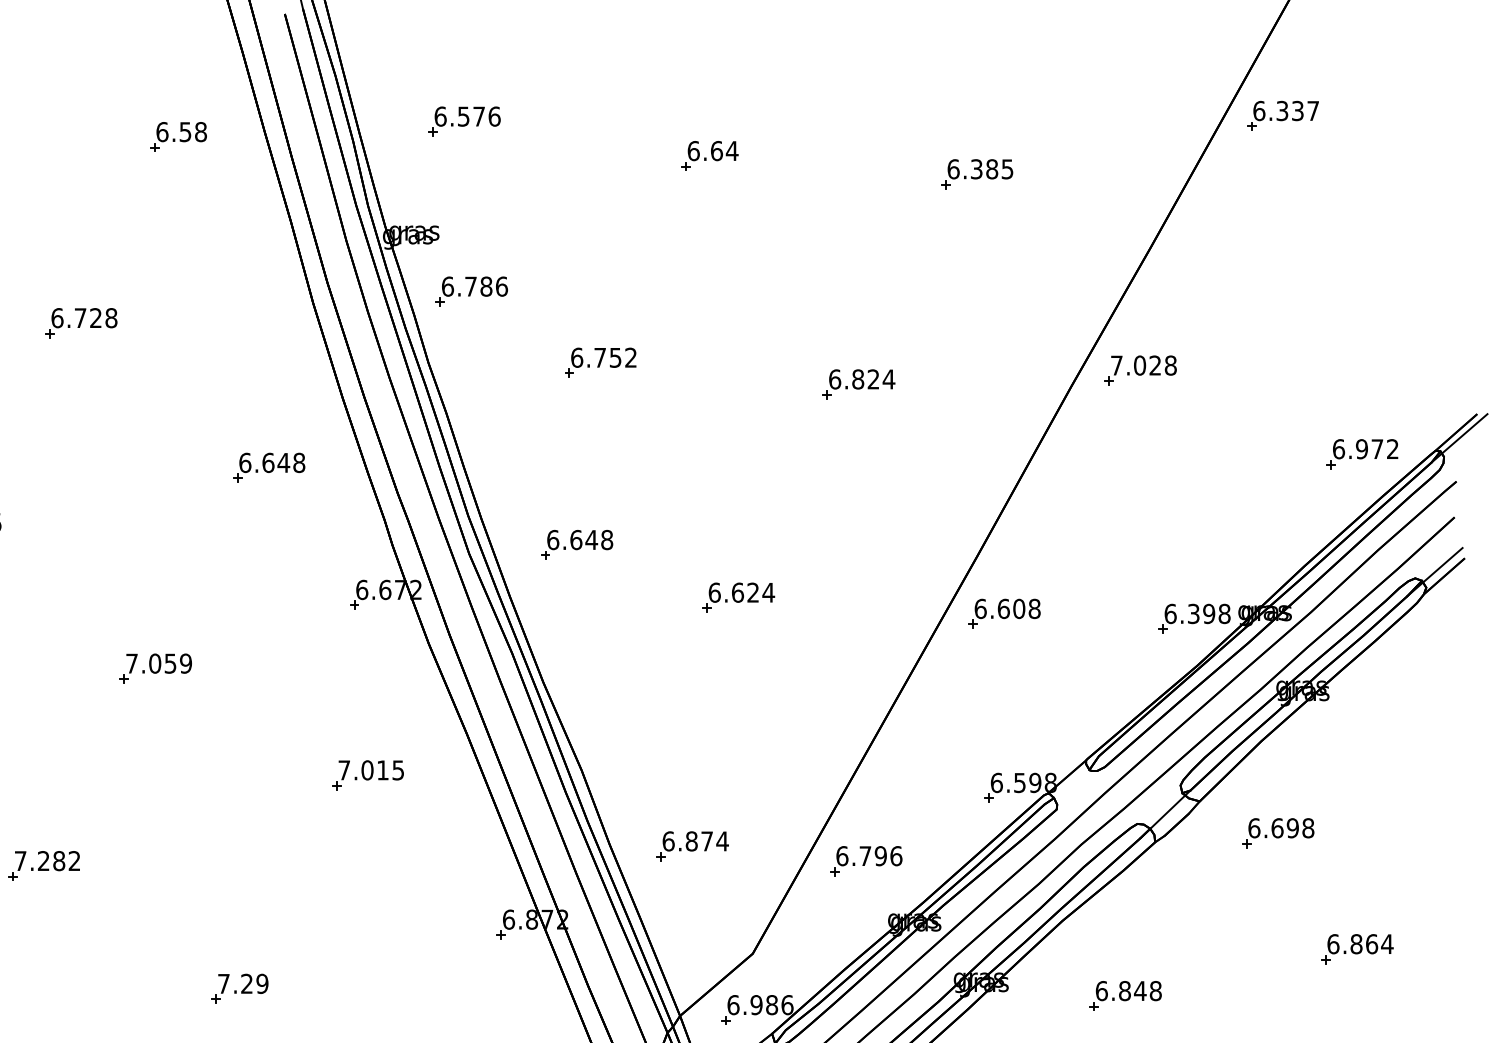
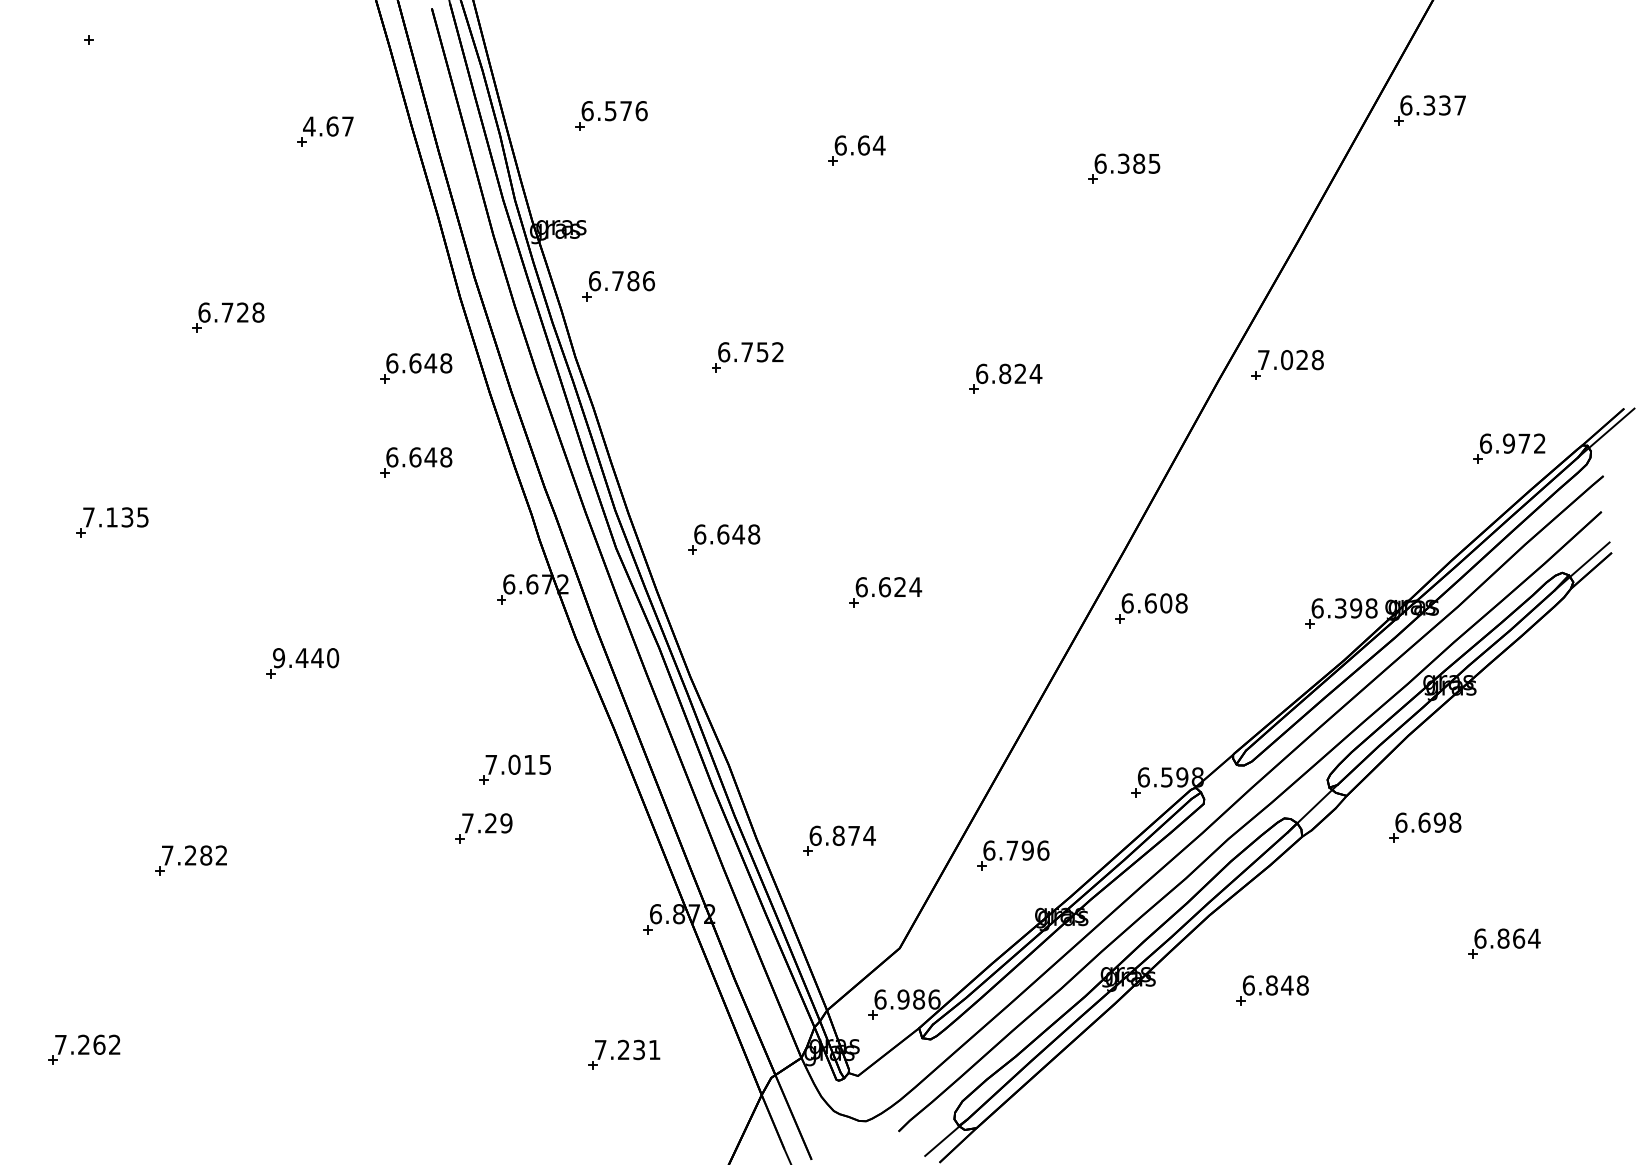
text: (181, 132) -> (328, 126), 6.58 -> 4.67
part: (269, 374) -> (416, 368), added
text: (159, 664) -> (306, 658), 7.059 -> 9.440
part: (239, 989) -> (483, 828), moved

